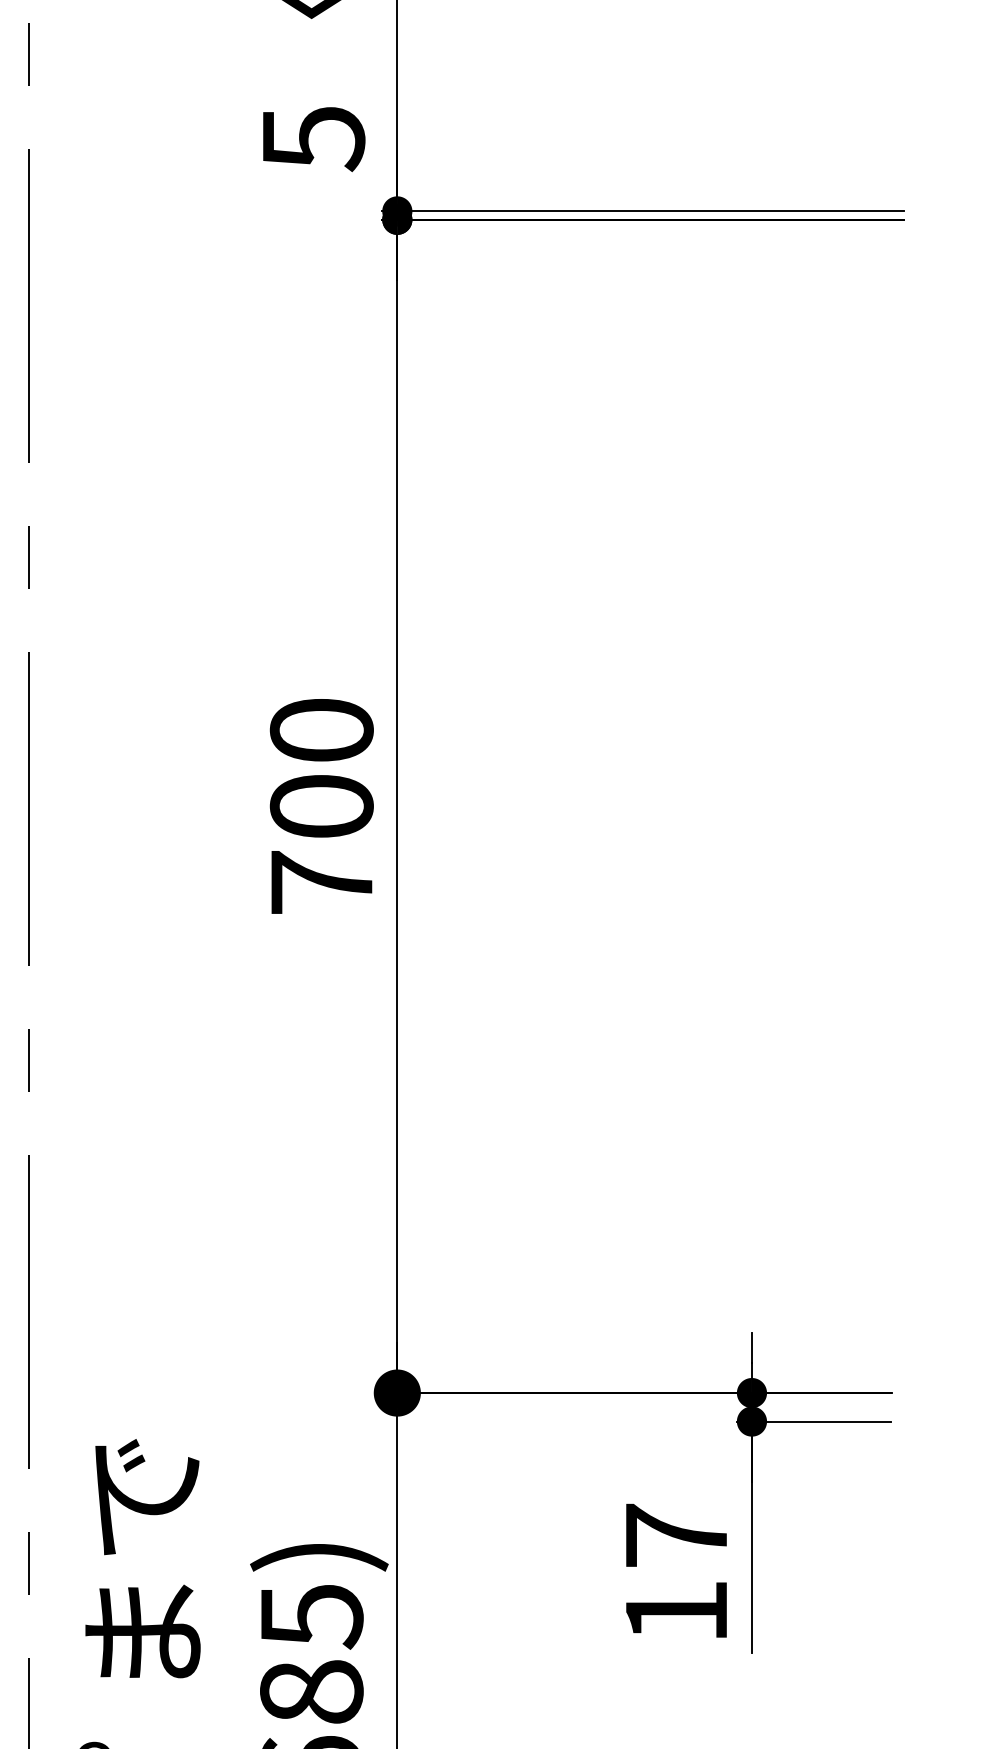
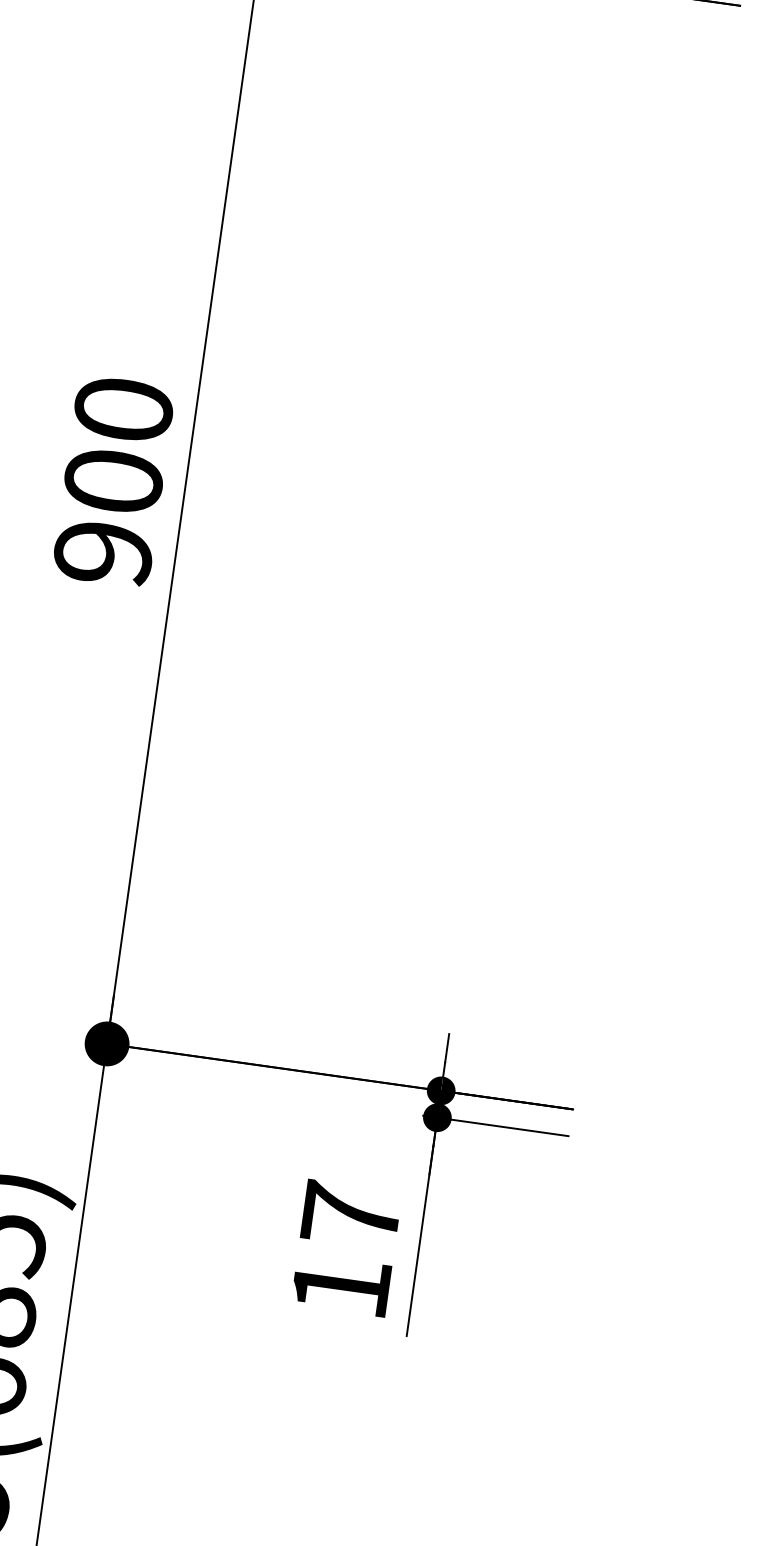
text: (321, 882) -> (103, 552), 700 -> 900

